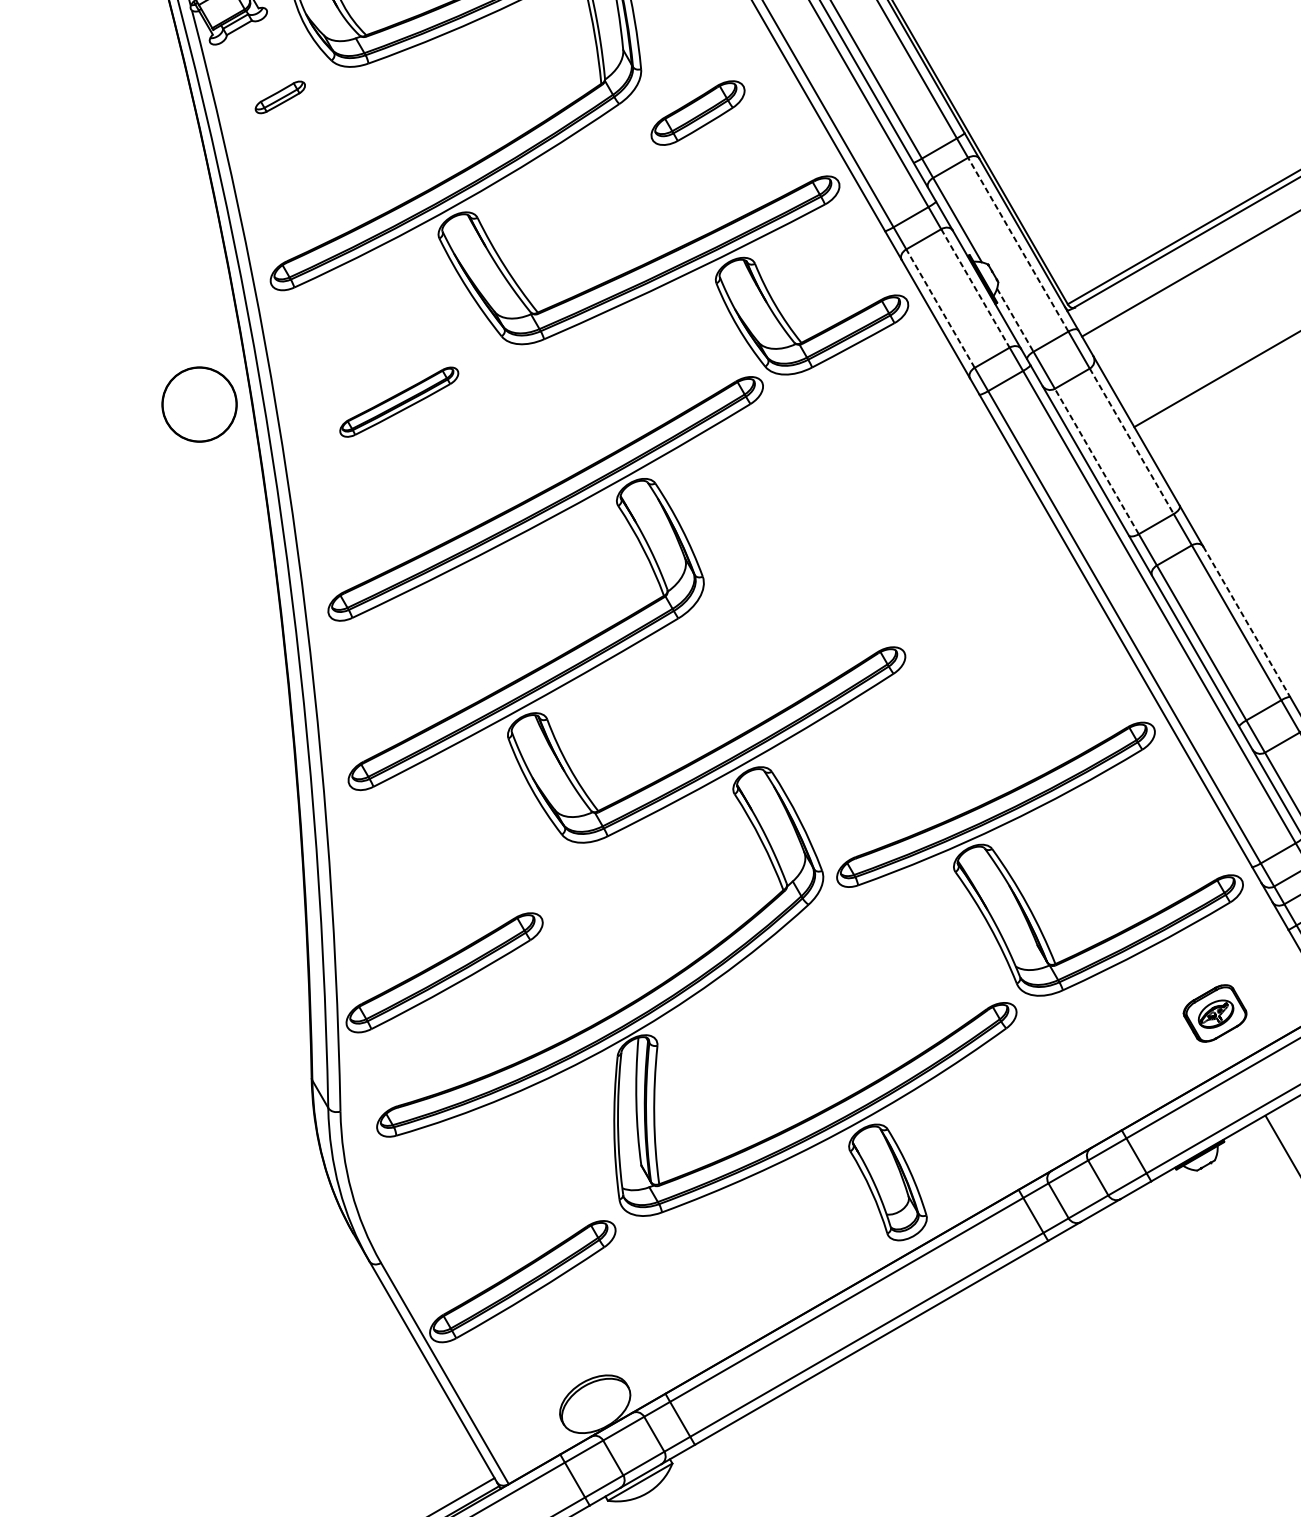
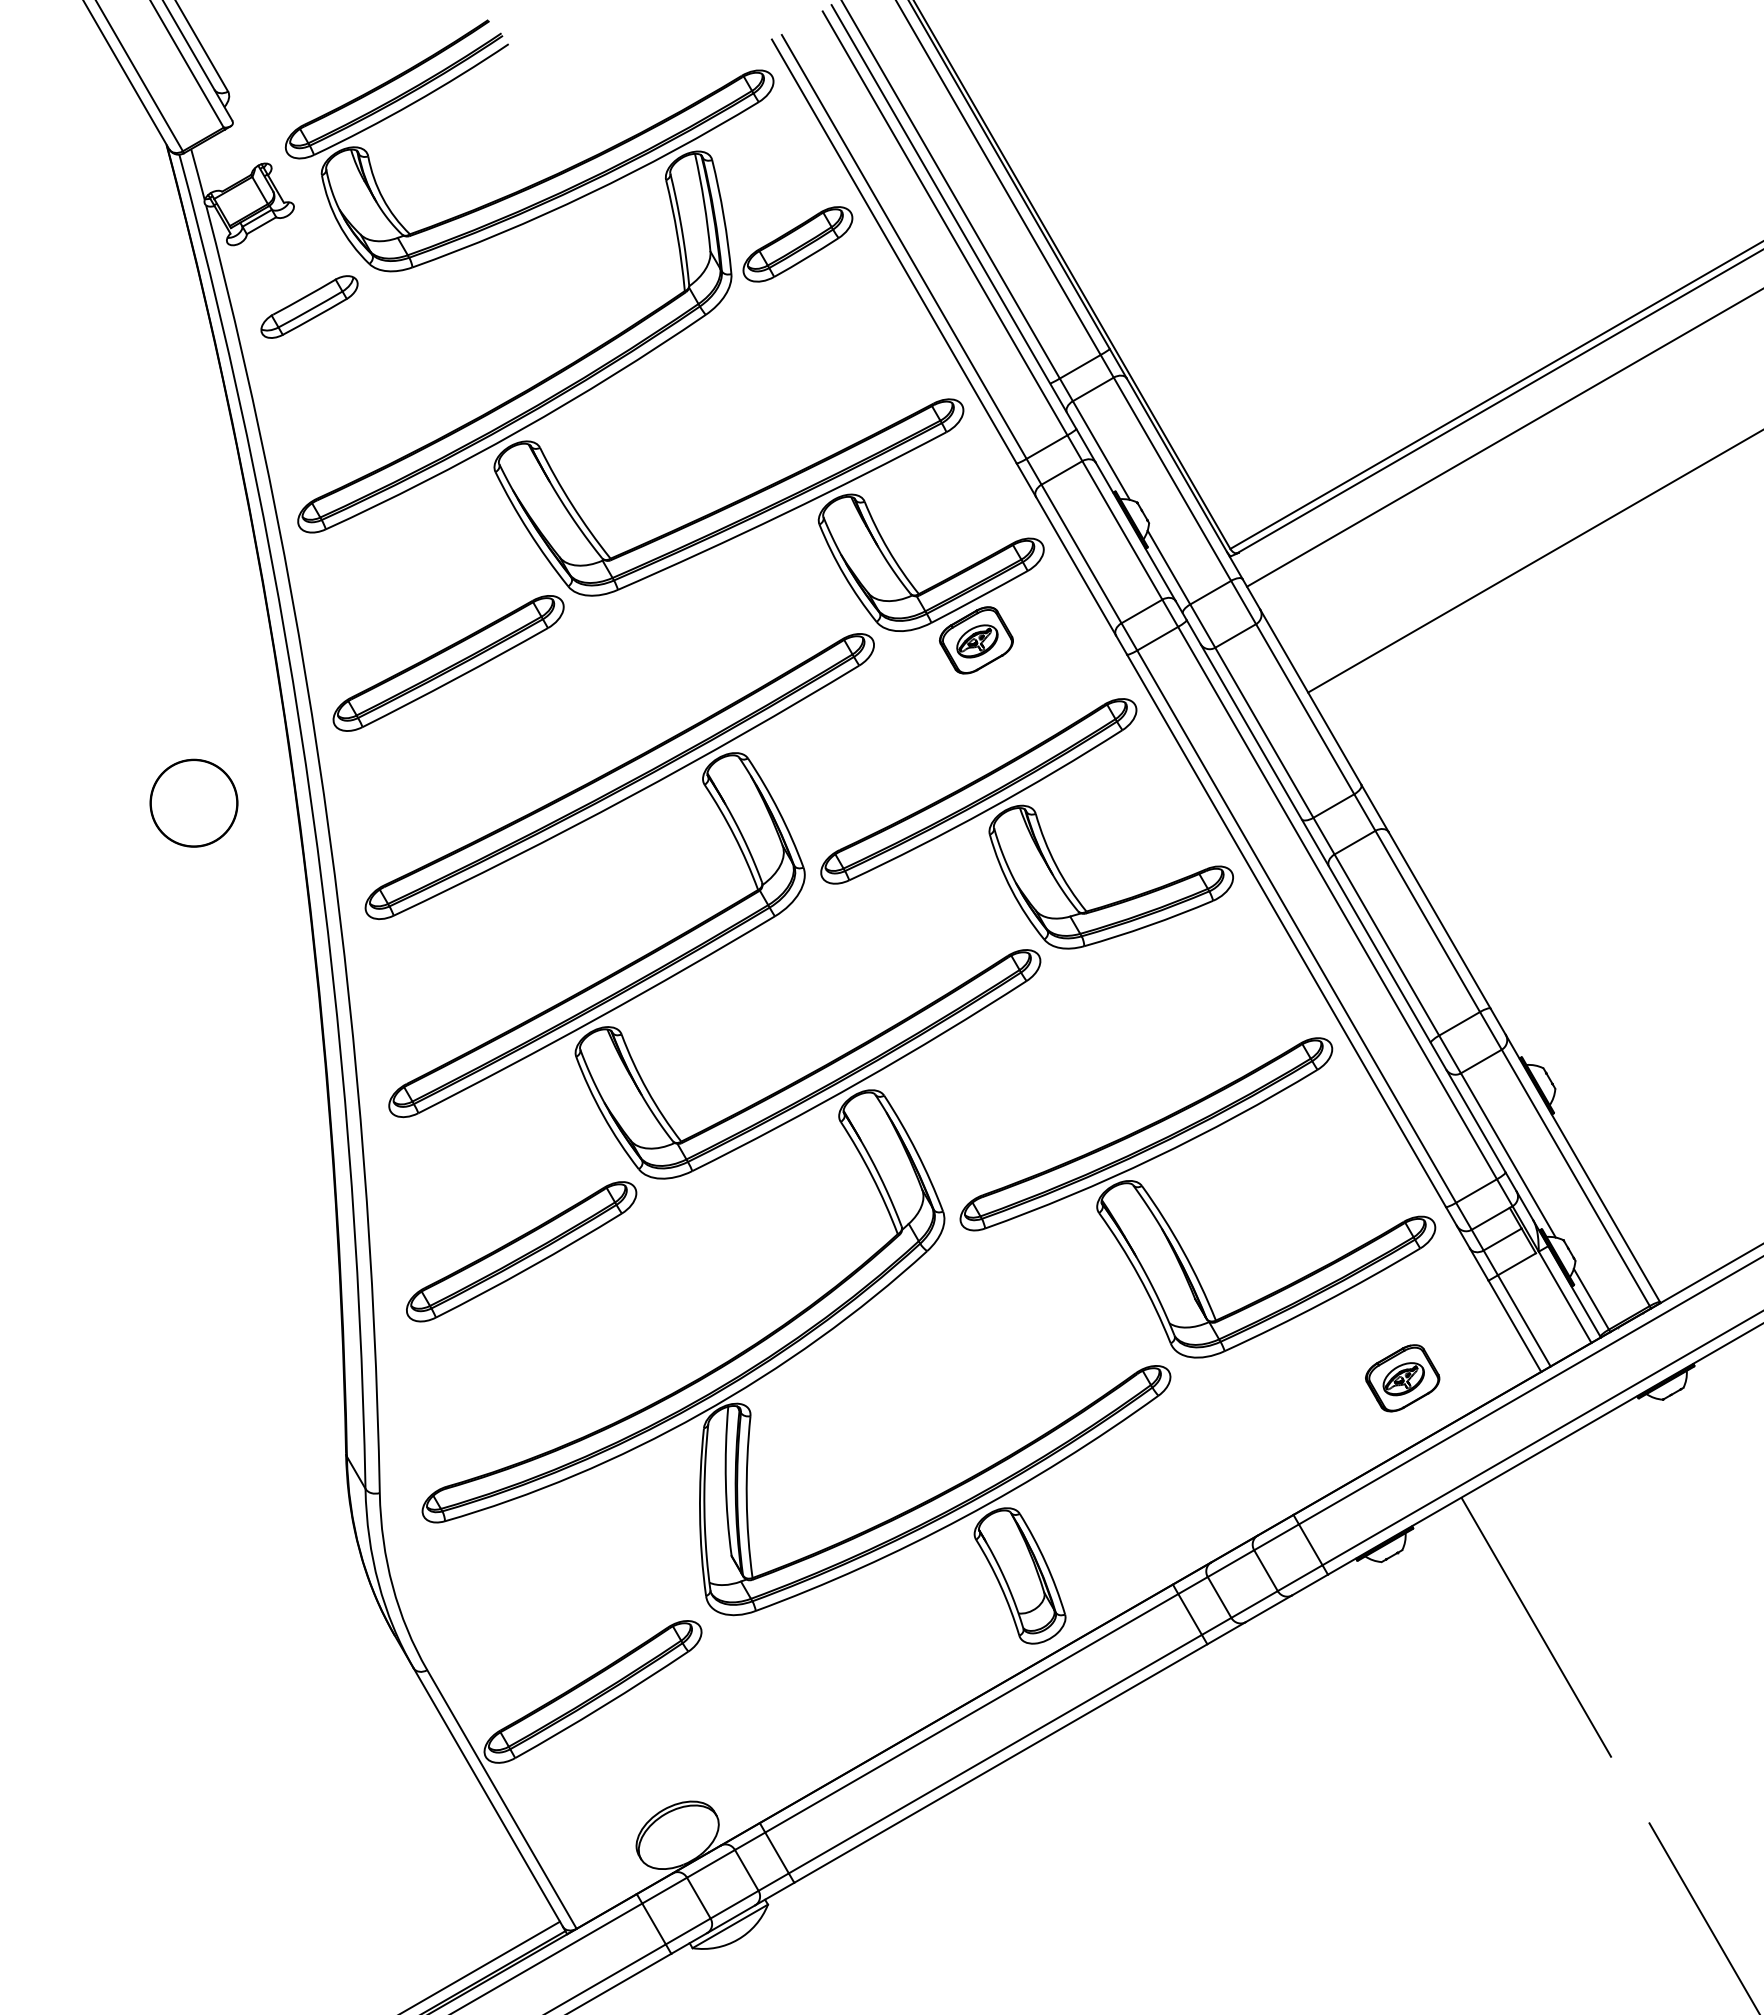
part: (280, 96) -> (309, 306), size x1.67
part: (697, 113) -> (797, 244), moved
line: (1018, 244) -> (1172, 478), dashed -> solid
line: (975, 288) -> (1122, 530), dashed -> solid
line: (940, 309) -> (1081, 554), dashed -> solid
line: (1014, 320) -> (1168, 567), dashed -> solid
part: (849, 382) -> (975, 640), added
part: (399, 402) -> (448, 663), size x1.67
circle: (199, 403) -> (193, 802), moved
line: (1132, 441) -> (1305, 709), dashed -> solid
line: (1096, 461) -> (1264, 732), dashed -> solid
part: (893, 539) -> (1026, 823), added
line: (1246, 622) -> (1439, 920), dashed -> solid
part: (444, 972) -> (521, 1251), moved

